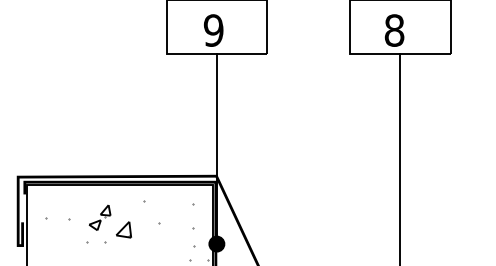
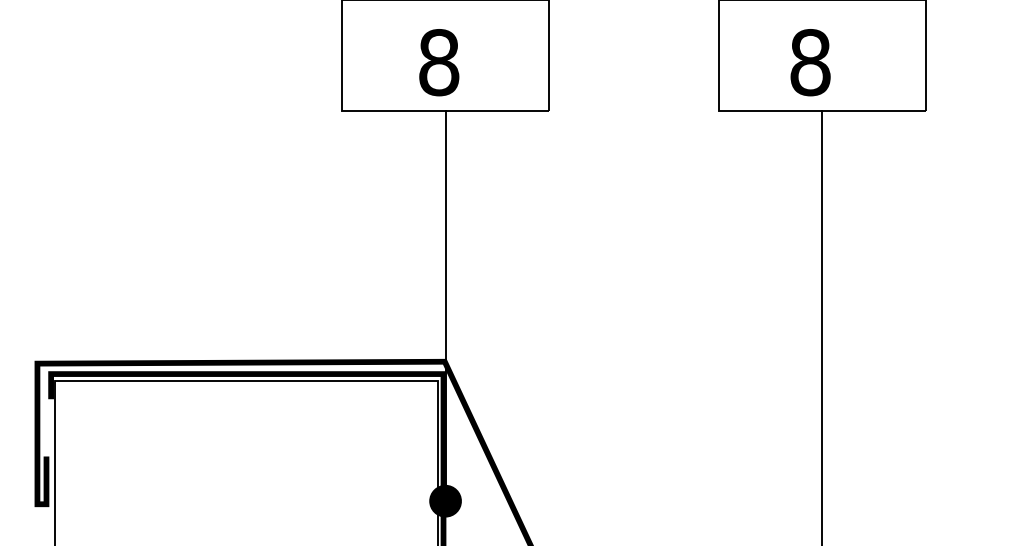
text: (213, 30) -> (438, 62), 9 -> 8
hatch: (126, 230) -> (259, 473), removed

